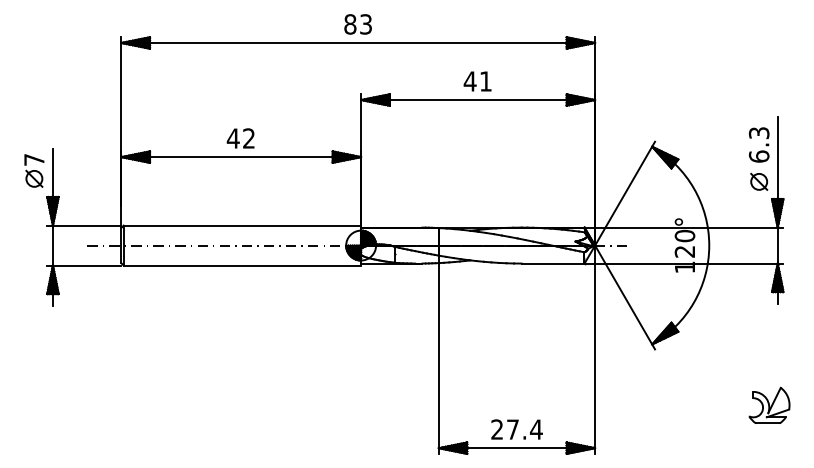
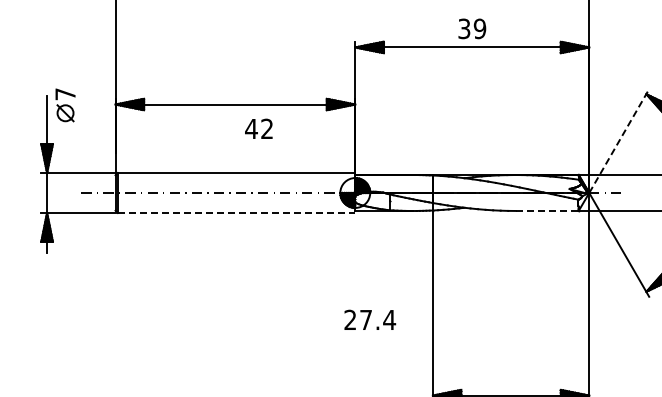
text: (477, 81) -> (471, 28), 41 -> 39
text: (240, 138) -> (258, 128), moved
part: (34, 170) -> (65, 104), moved
line: (625, 193) -> (619, 140), solid -> dashed
line: (553, 263) -> (547, 210), solid -> dashed
line: (242, 265) -> (236, 212), solid -> dashed
text: (516, 429) -> (369, 319), moved

